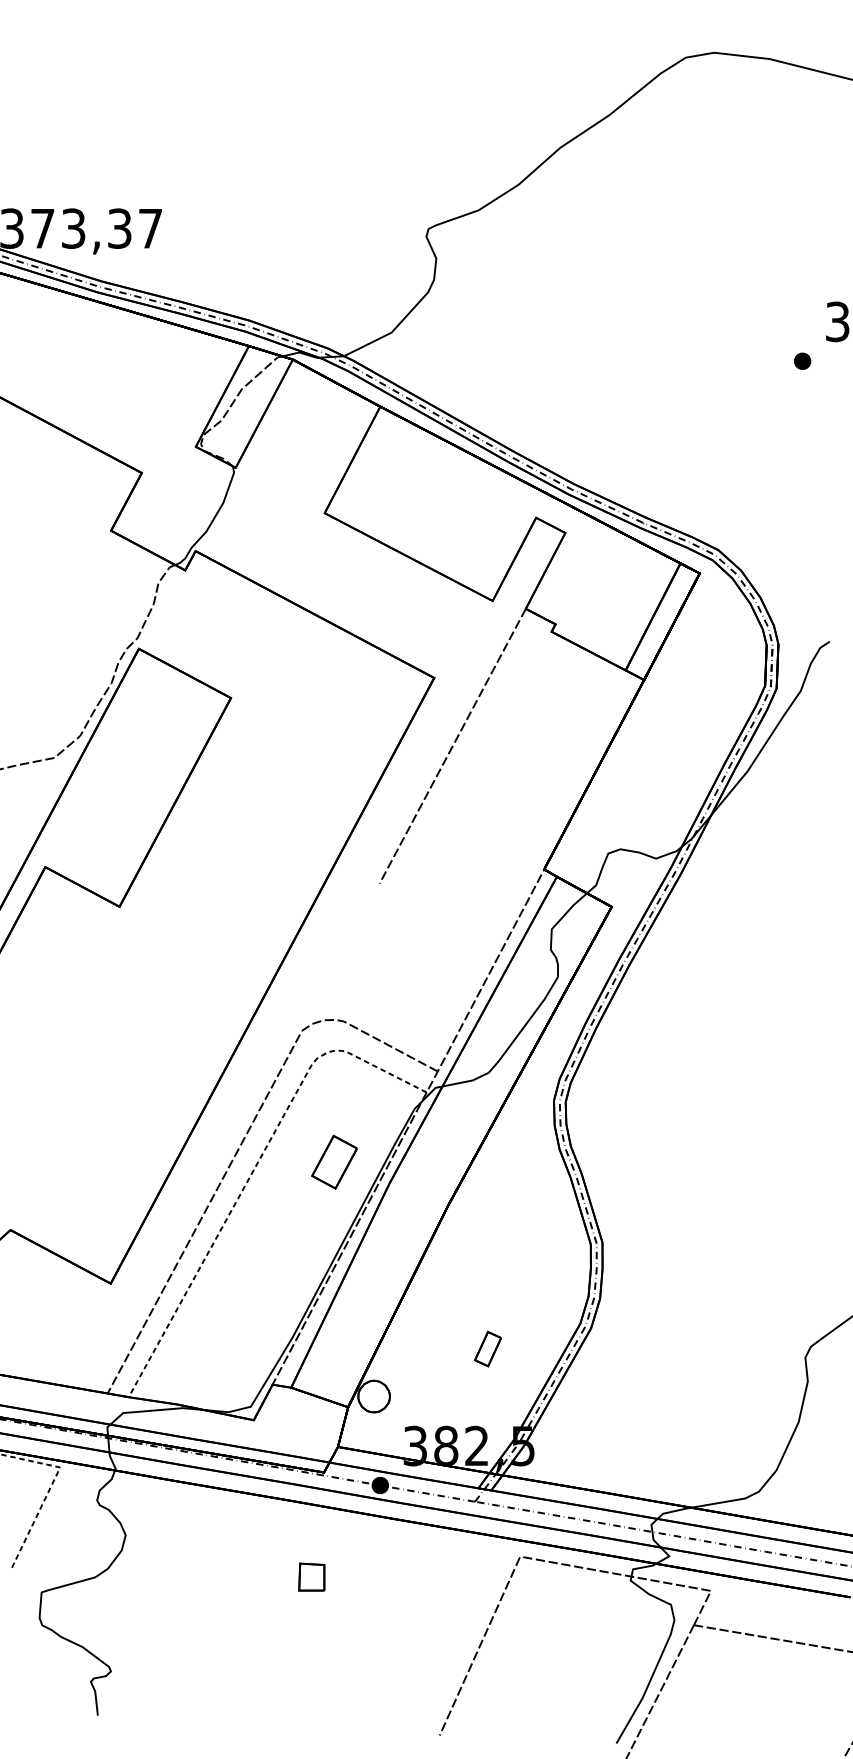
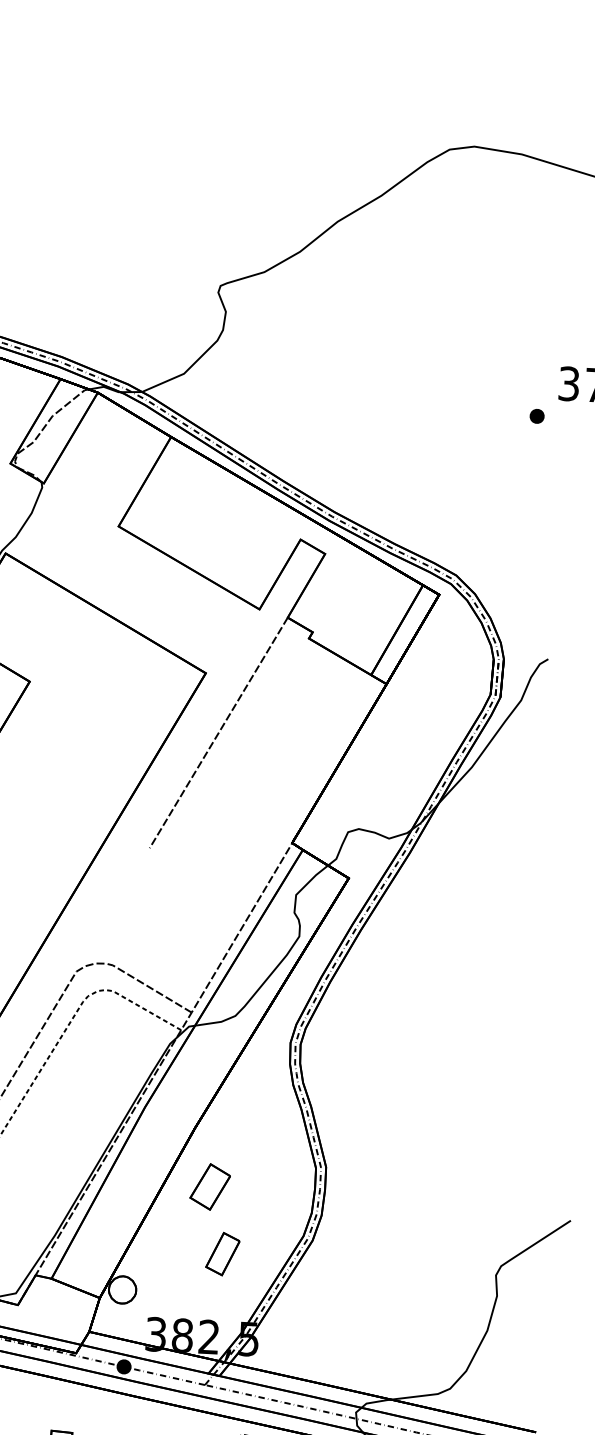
part: (334, 1161) -> (210, 1186), moved
part: (487, 1348) -> (222, 1253), size x1.43

